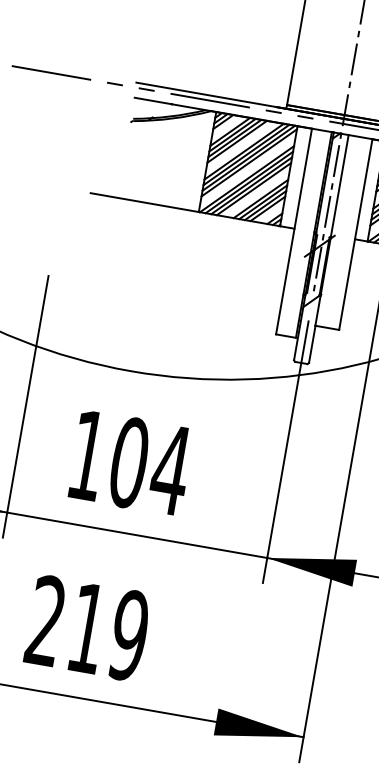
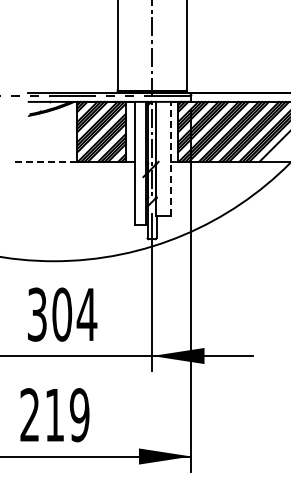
line: (144, 201) -> (44, 161), solid -> dashed
line: (355, 233) -> (170, 158), solid -> dashed
text: (88, 455) -> (37, 314), 104 -> 304

